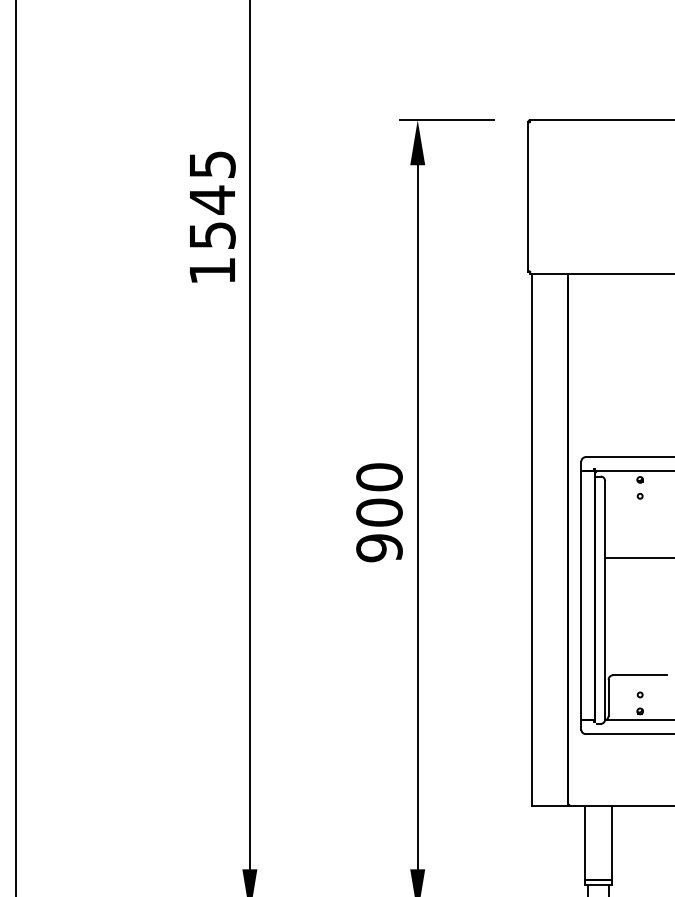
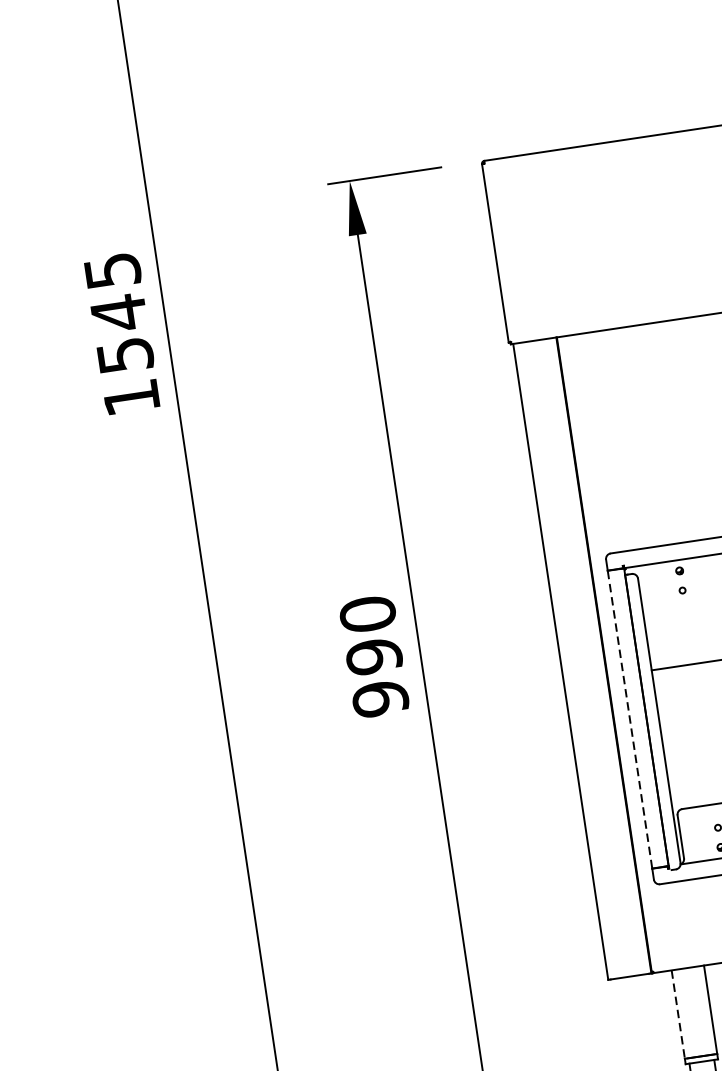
text: (379, 512) -> (374, 656), 900 -> 990
line: (581, 595) -> (630, 719), solid -> dashed
line: (584, 843) -> (678, 1015), solid -> dashed

